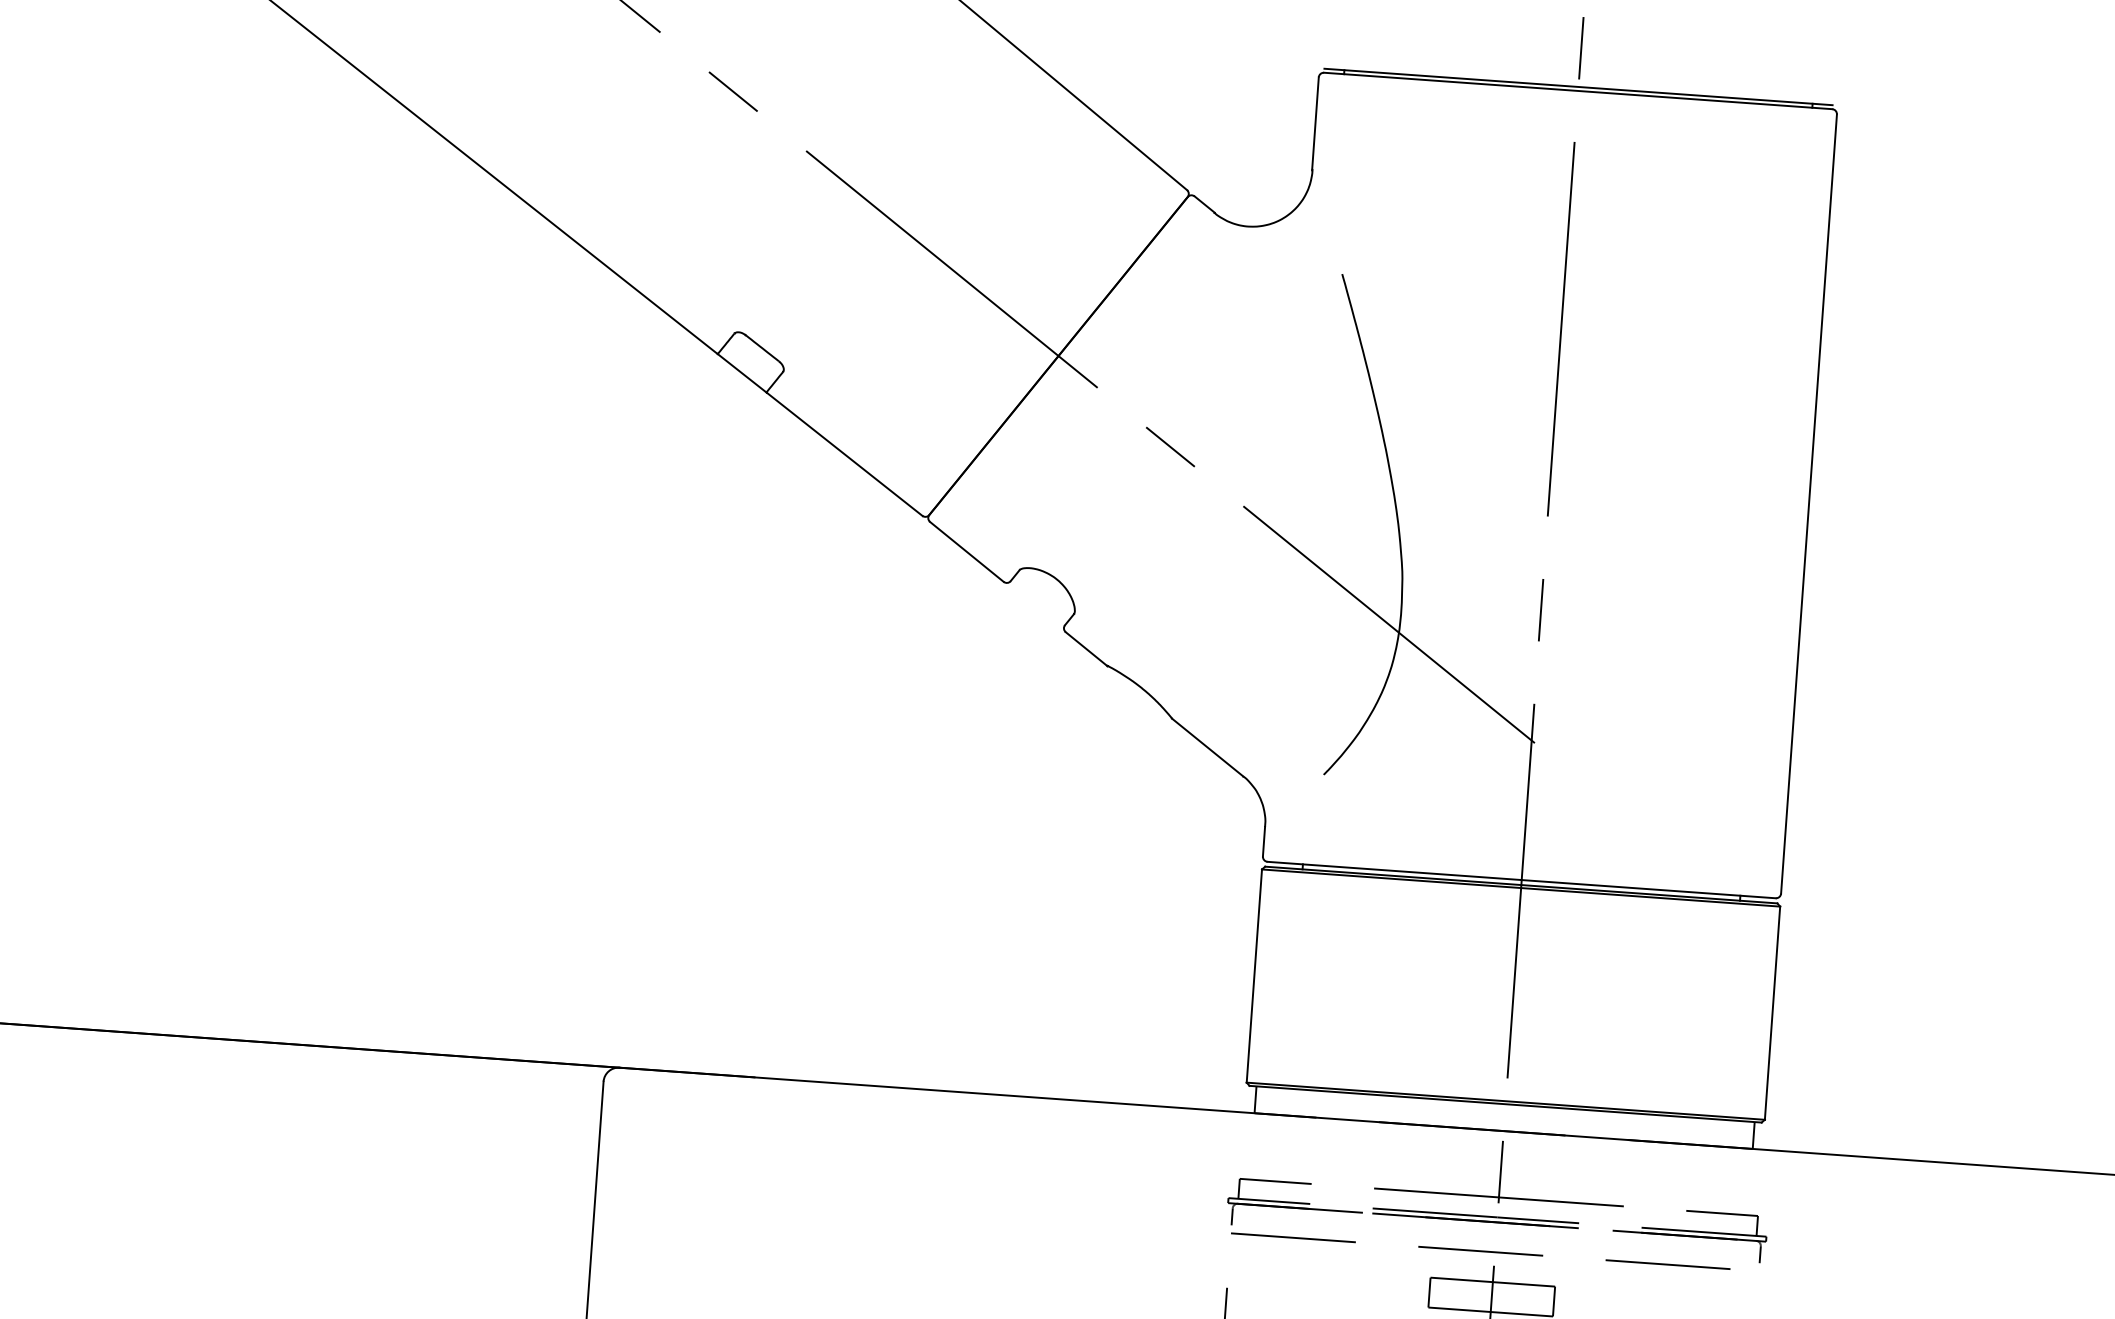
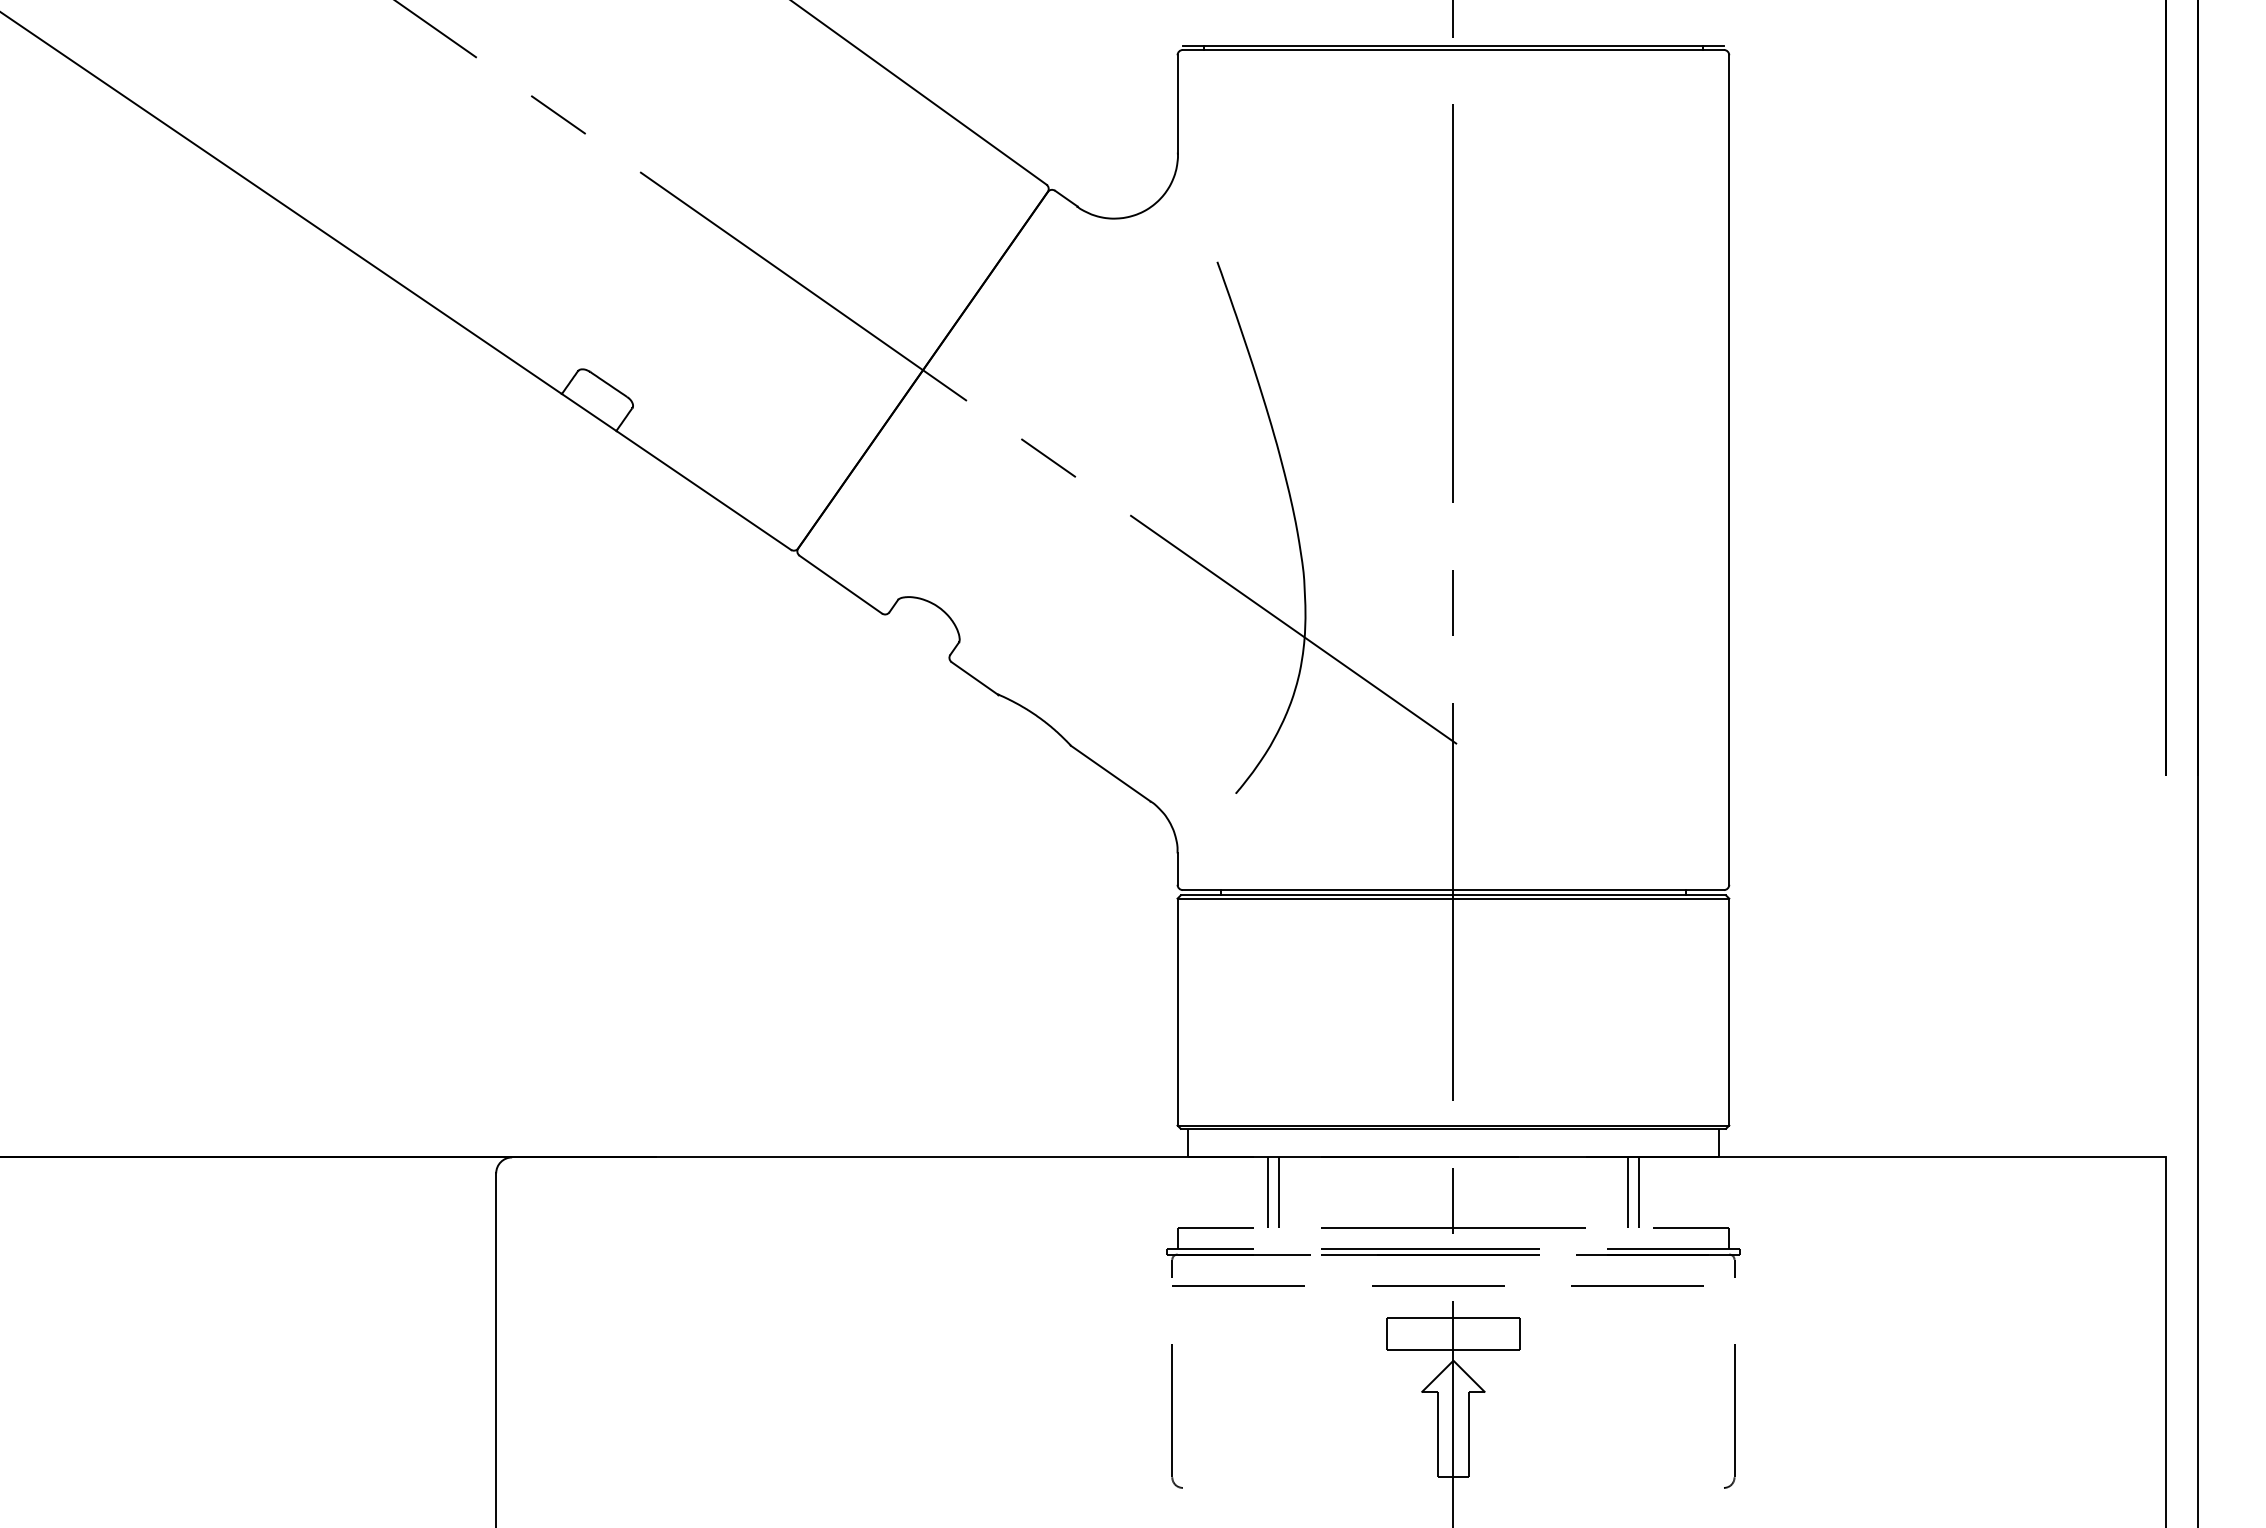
line: (1326, 1151) -> (1267, 1192), added
line: (1337, 1152) -> (1278, 1192), added
line: (1665, 1175) -> (1628, 1192), added
line: (1676, 1176) -> (1639, 1192), added

